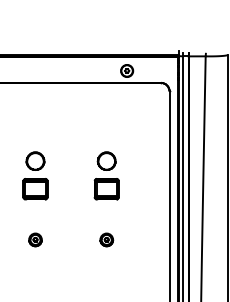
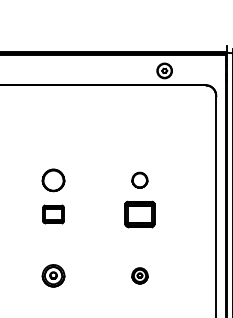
part: (106, 160) -> (139, 179), size x0.7
part: (35, 189) -> (53, 214), size x0.7
part: (35, 239) -> (53, 275), size x1.4

